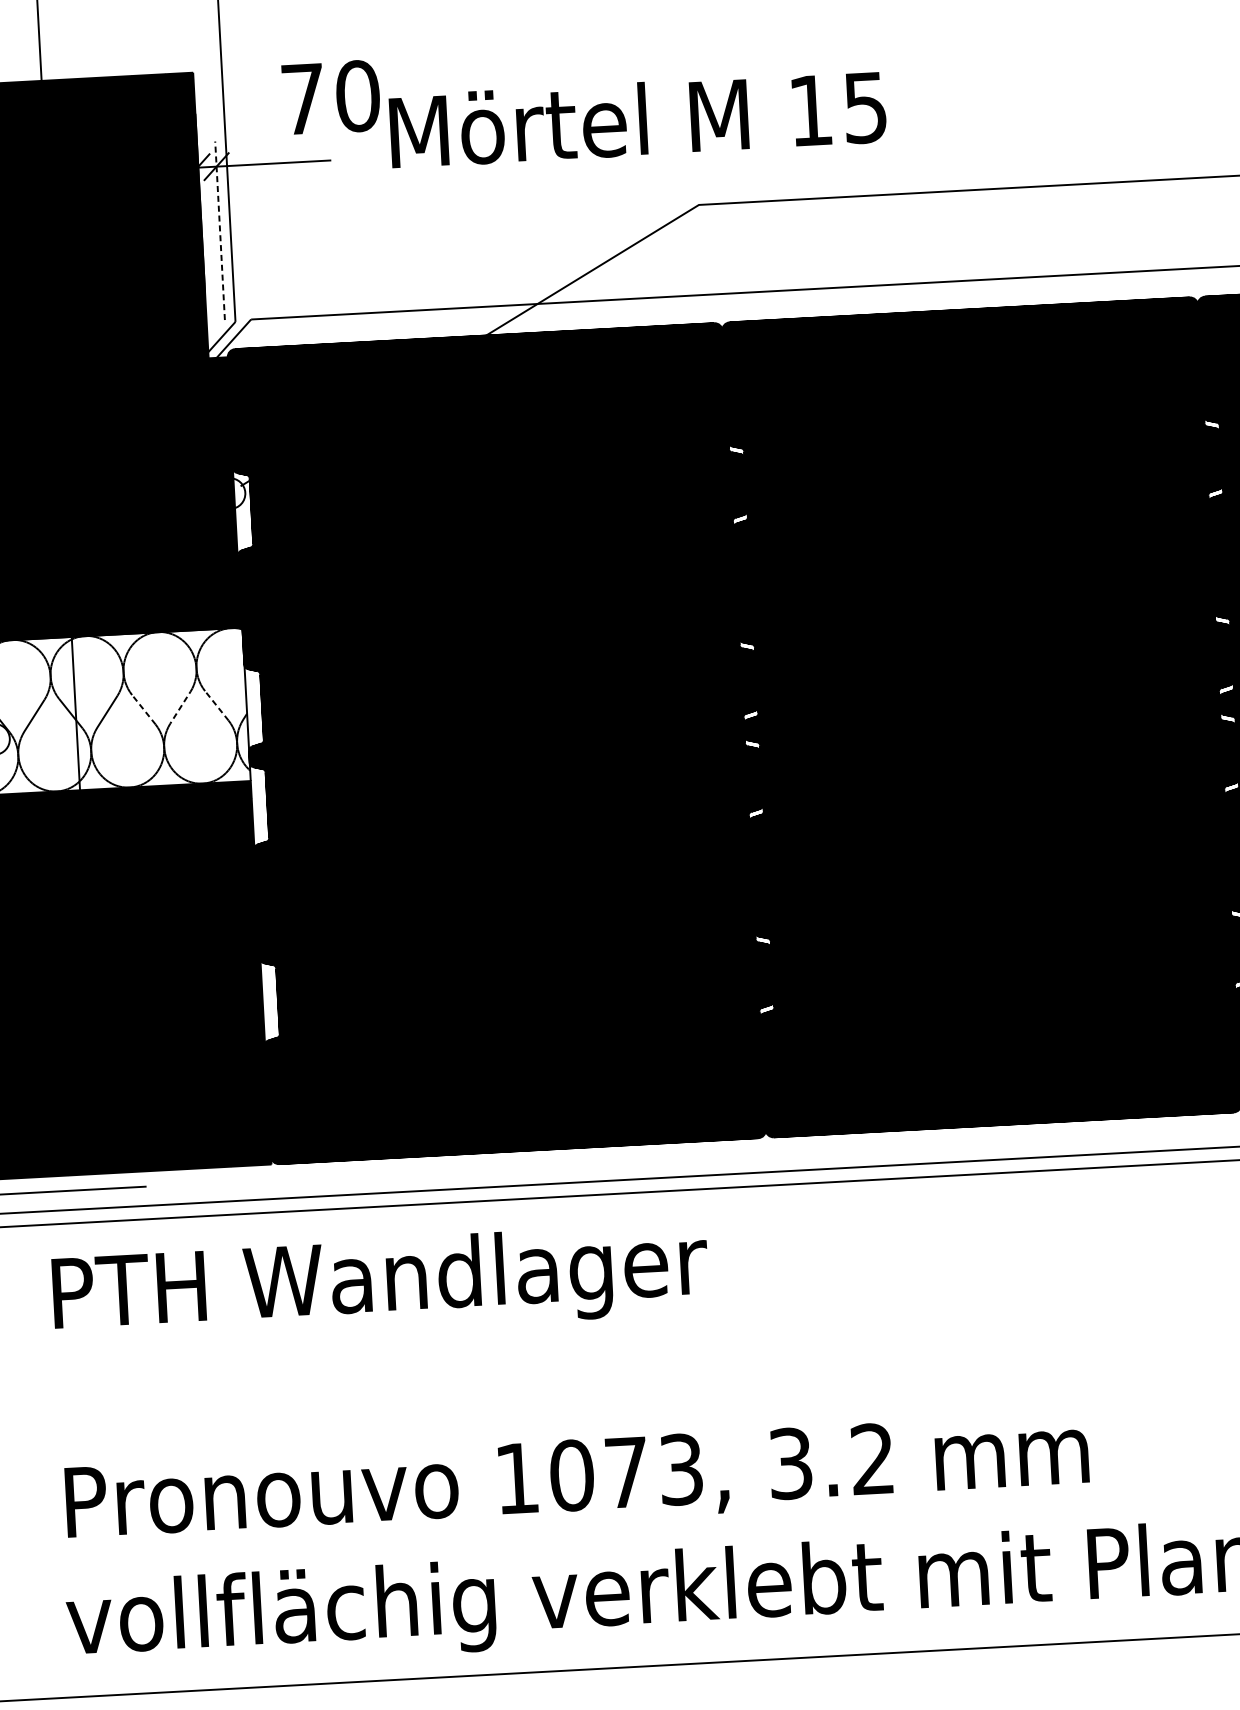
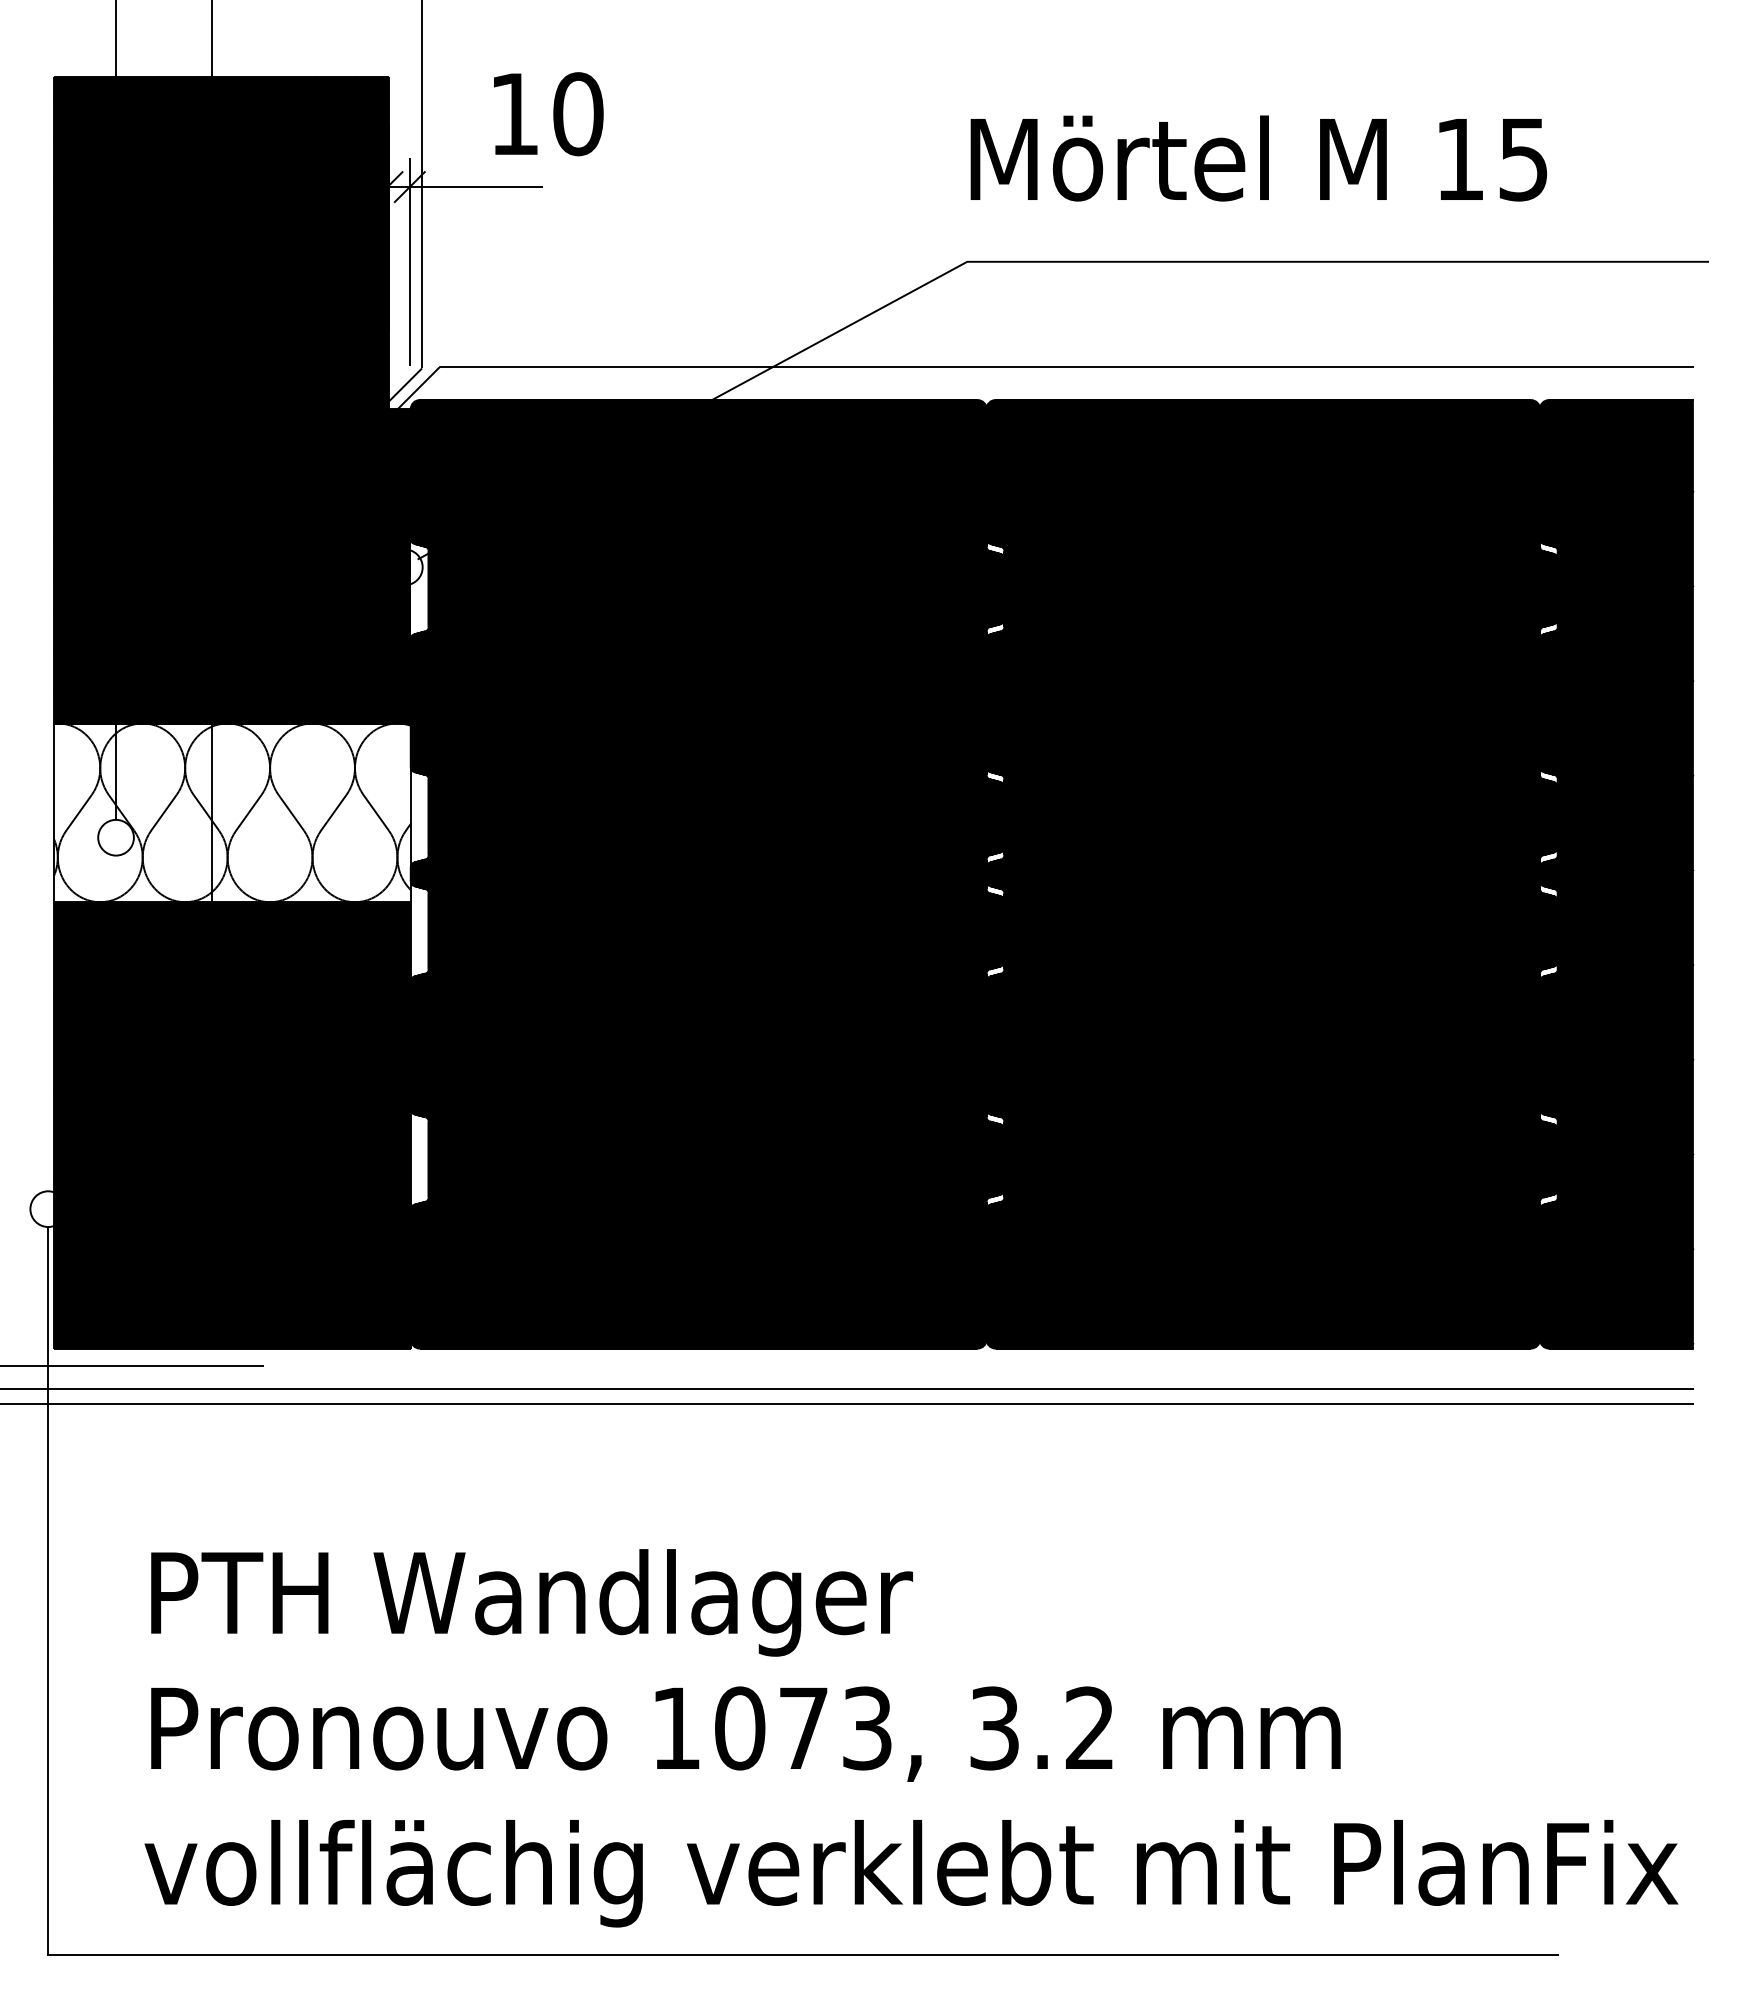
text: (303, 98) -> (514, 113), 70 -> 10
text: (637, 119) -> (1258, 158), moved
line: (219, 230) -> (409, 261), dashed -> solid
line: (217, 705) -> (376, 812), dashed -> solid
line: (144, 709) -> (291, 812), dashed -> solid
line: (179, 710) -> (332, 815), dashed -> solid
text: (380, 1284) -> (531, 1602), moved

